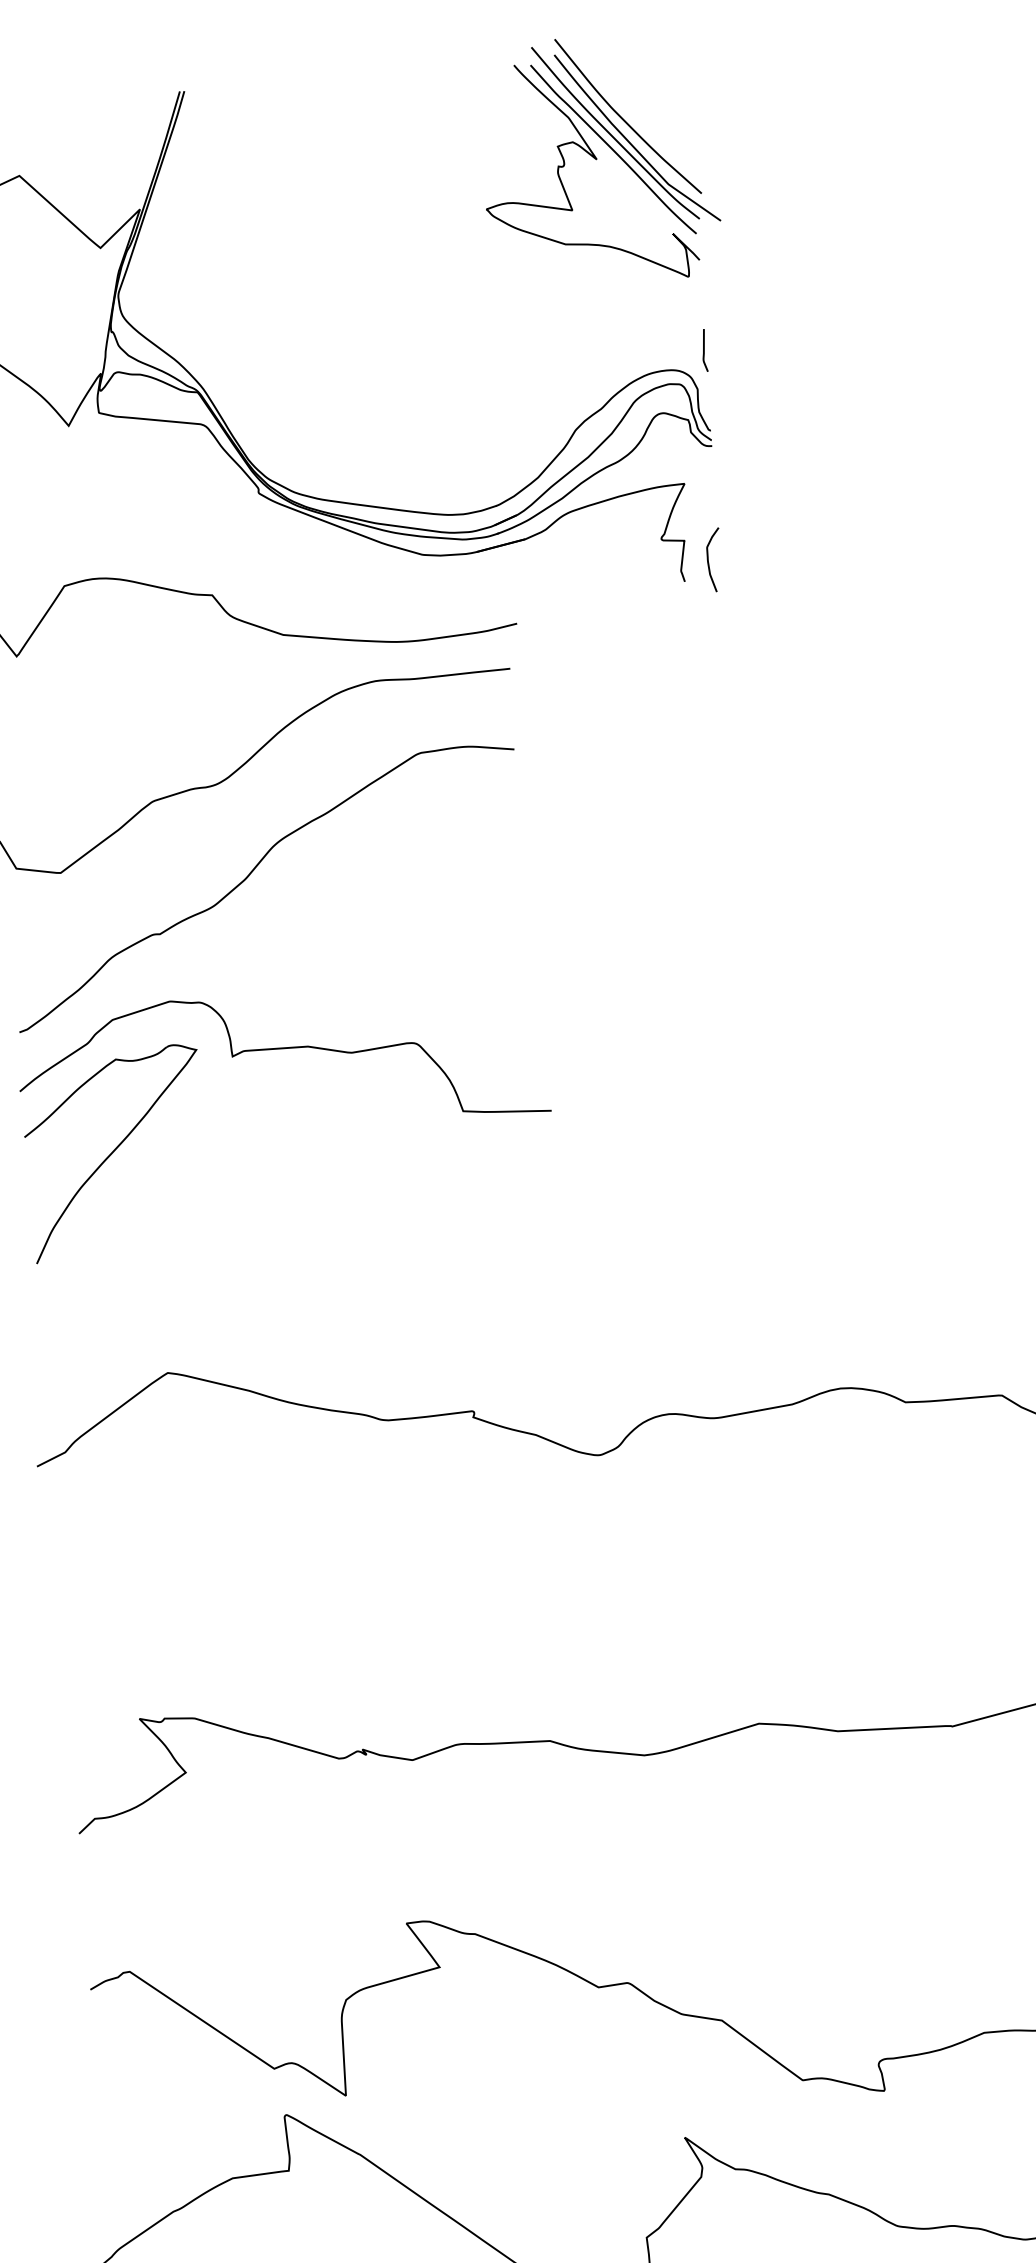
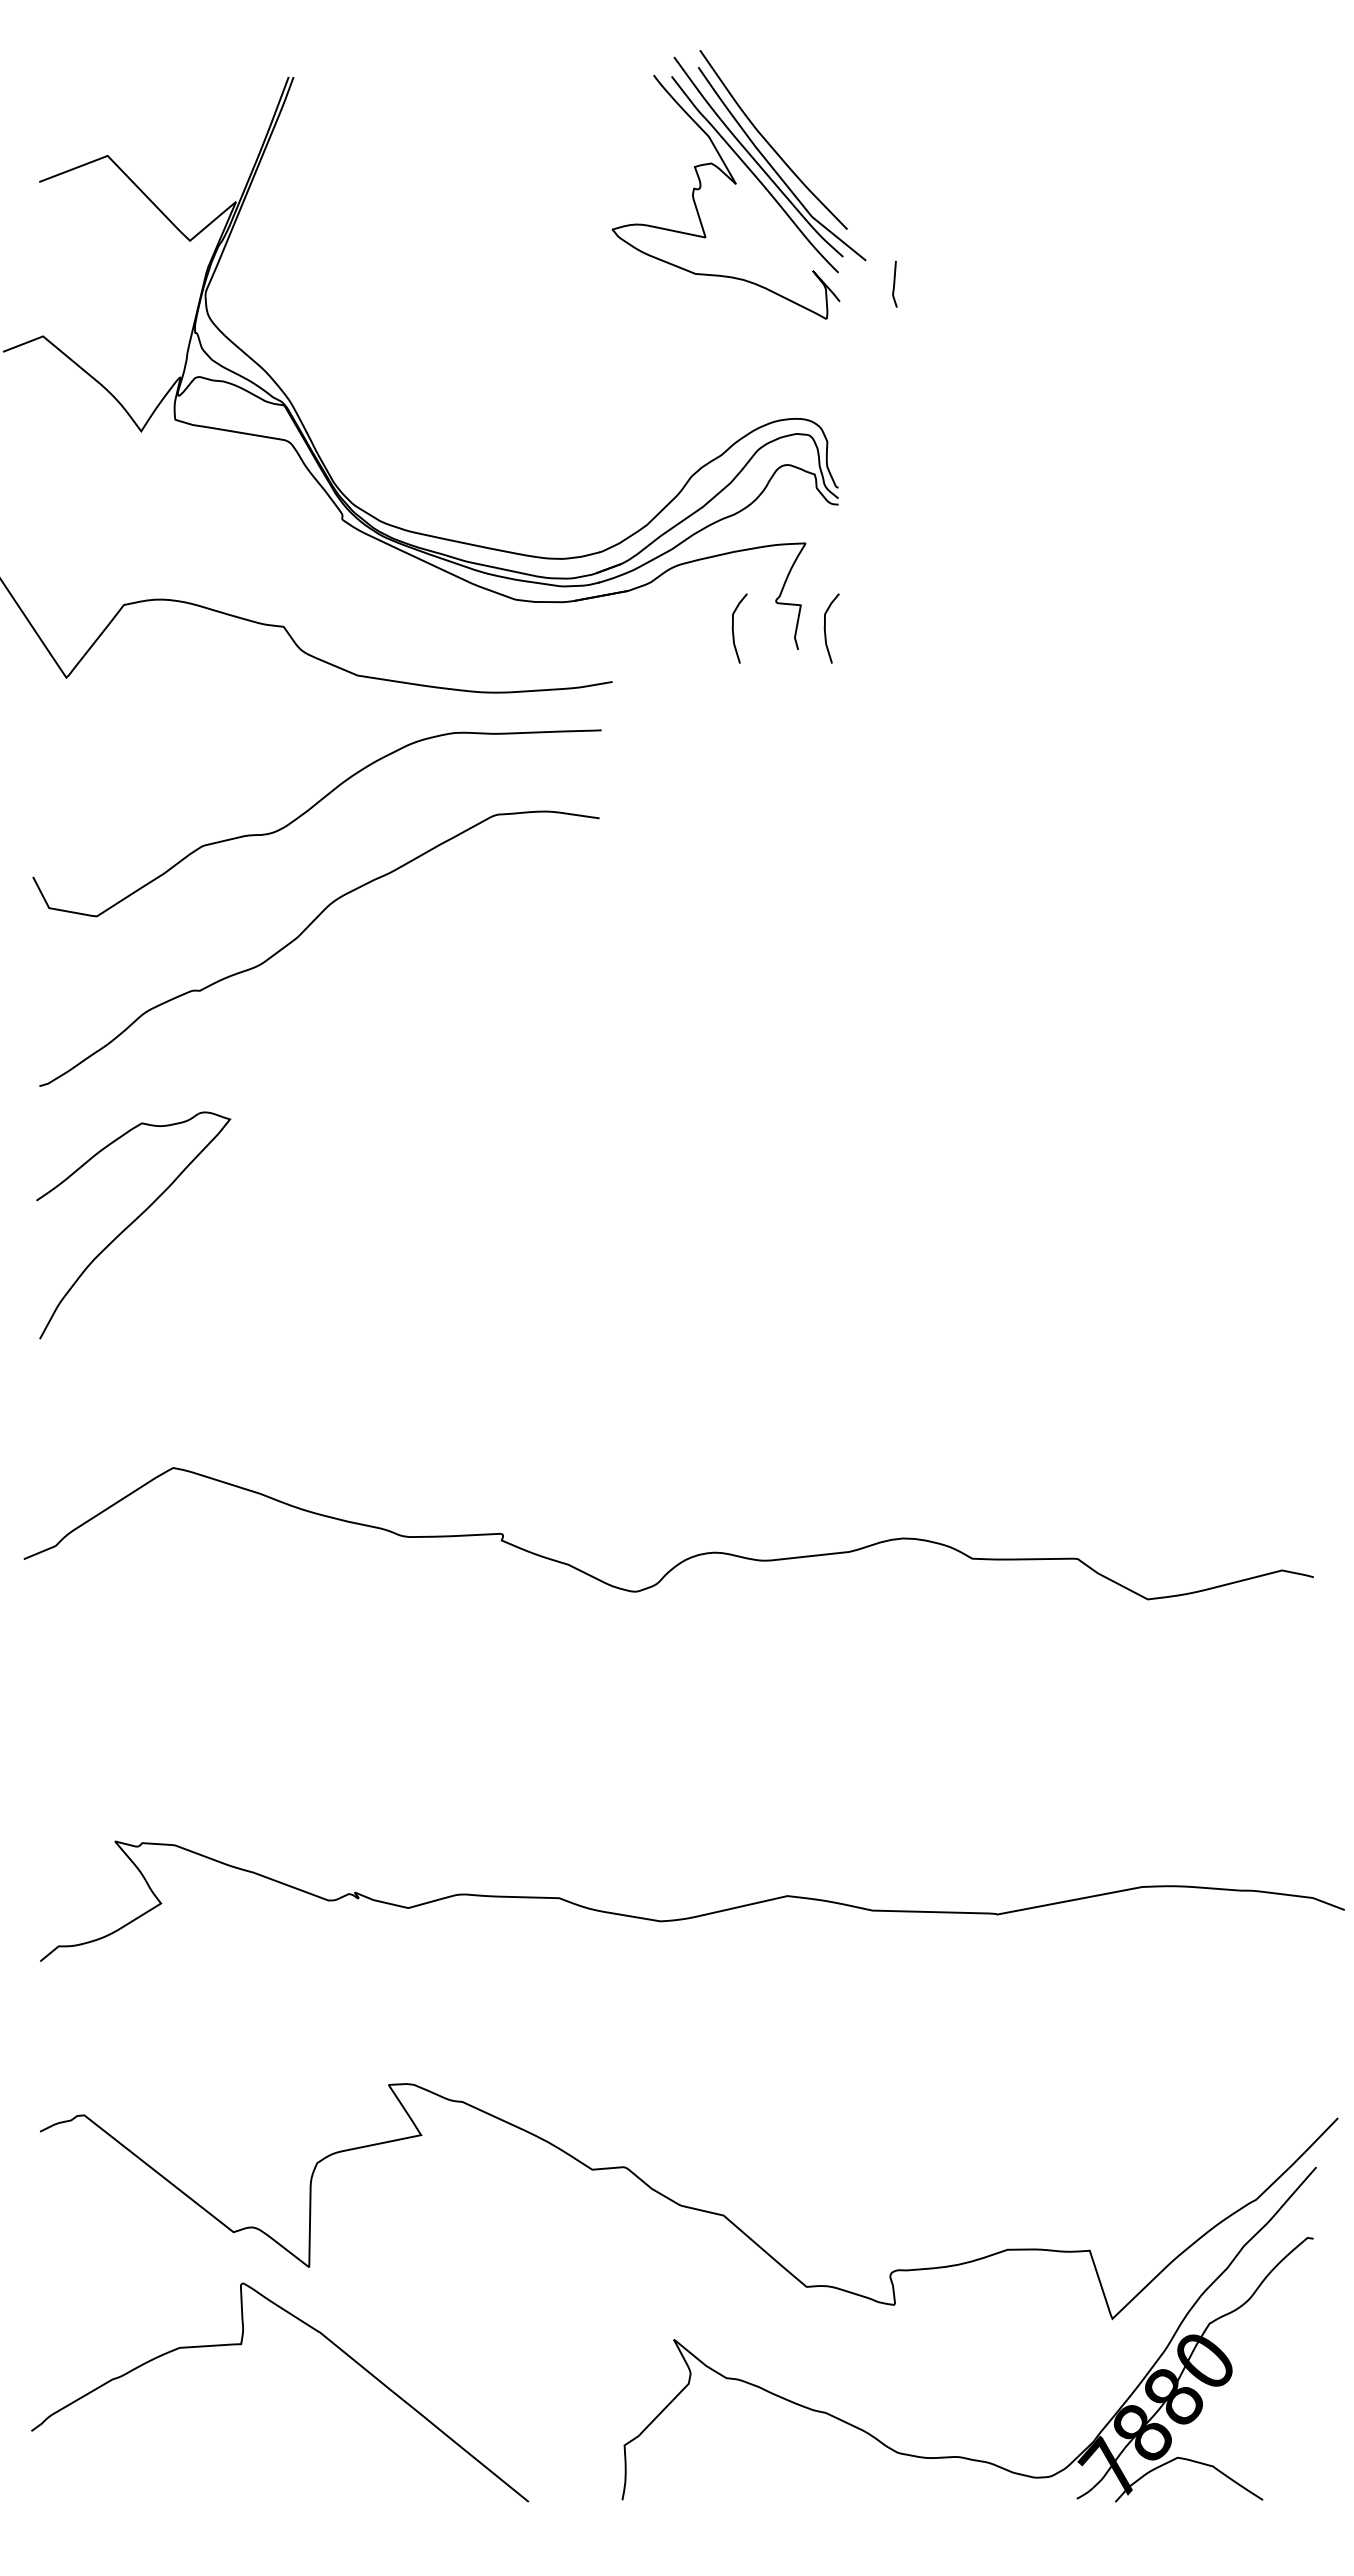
curve: (704, 349) -> (894, 283), moved
curve: (624, 566) -> (733, 628), added
curve: (282, 1049) -> (323, 1125), removed

